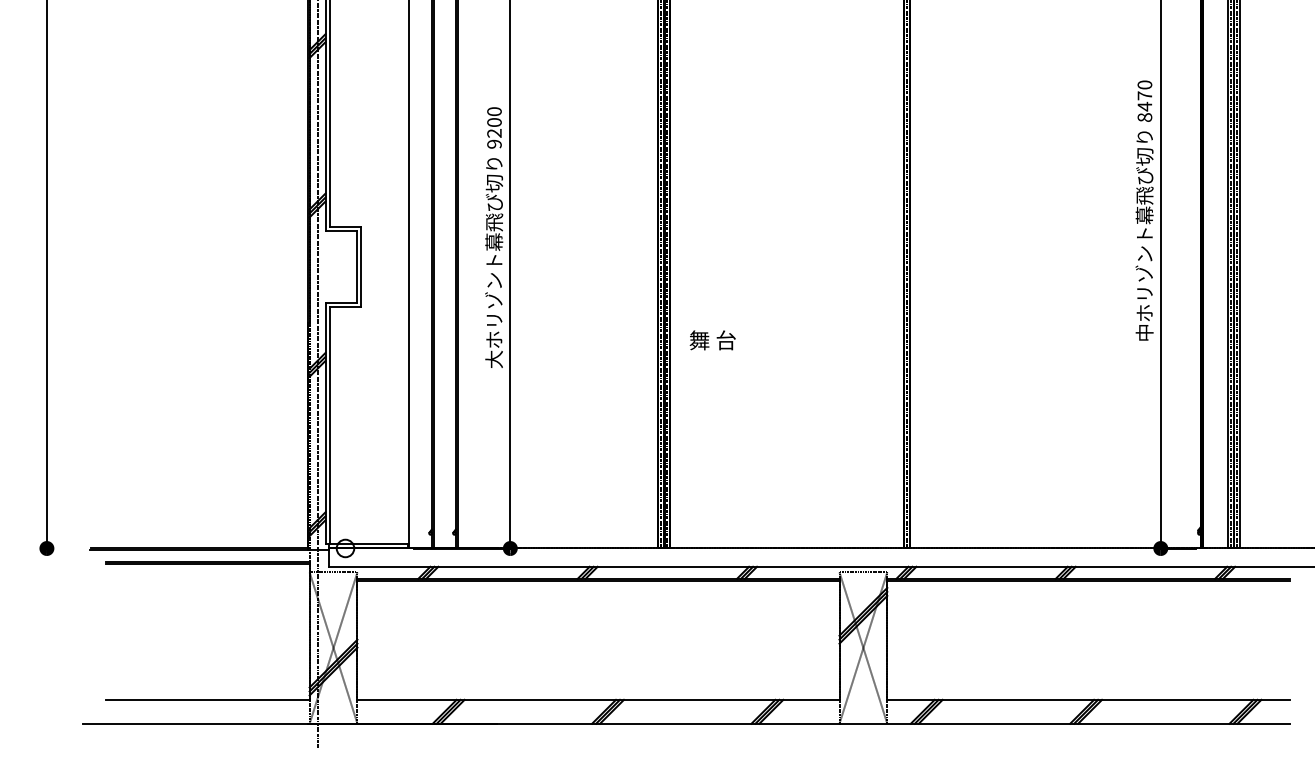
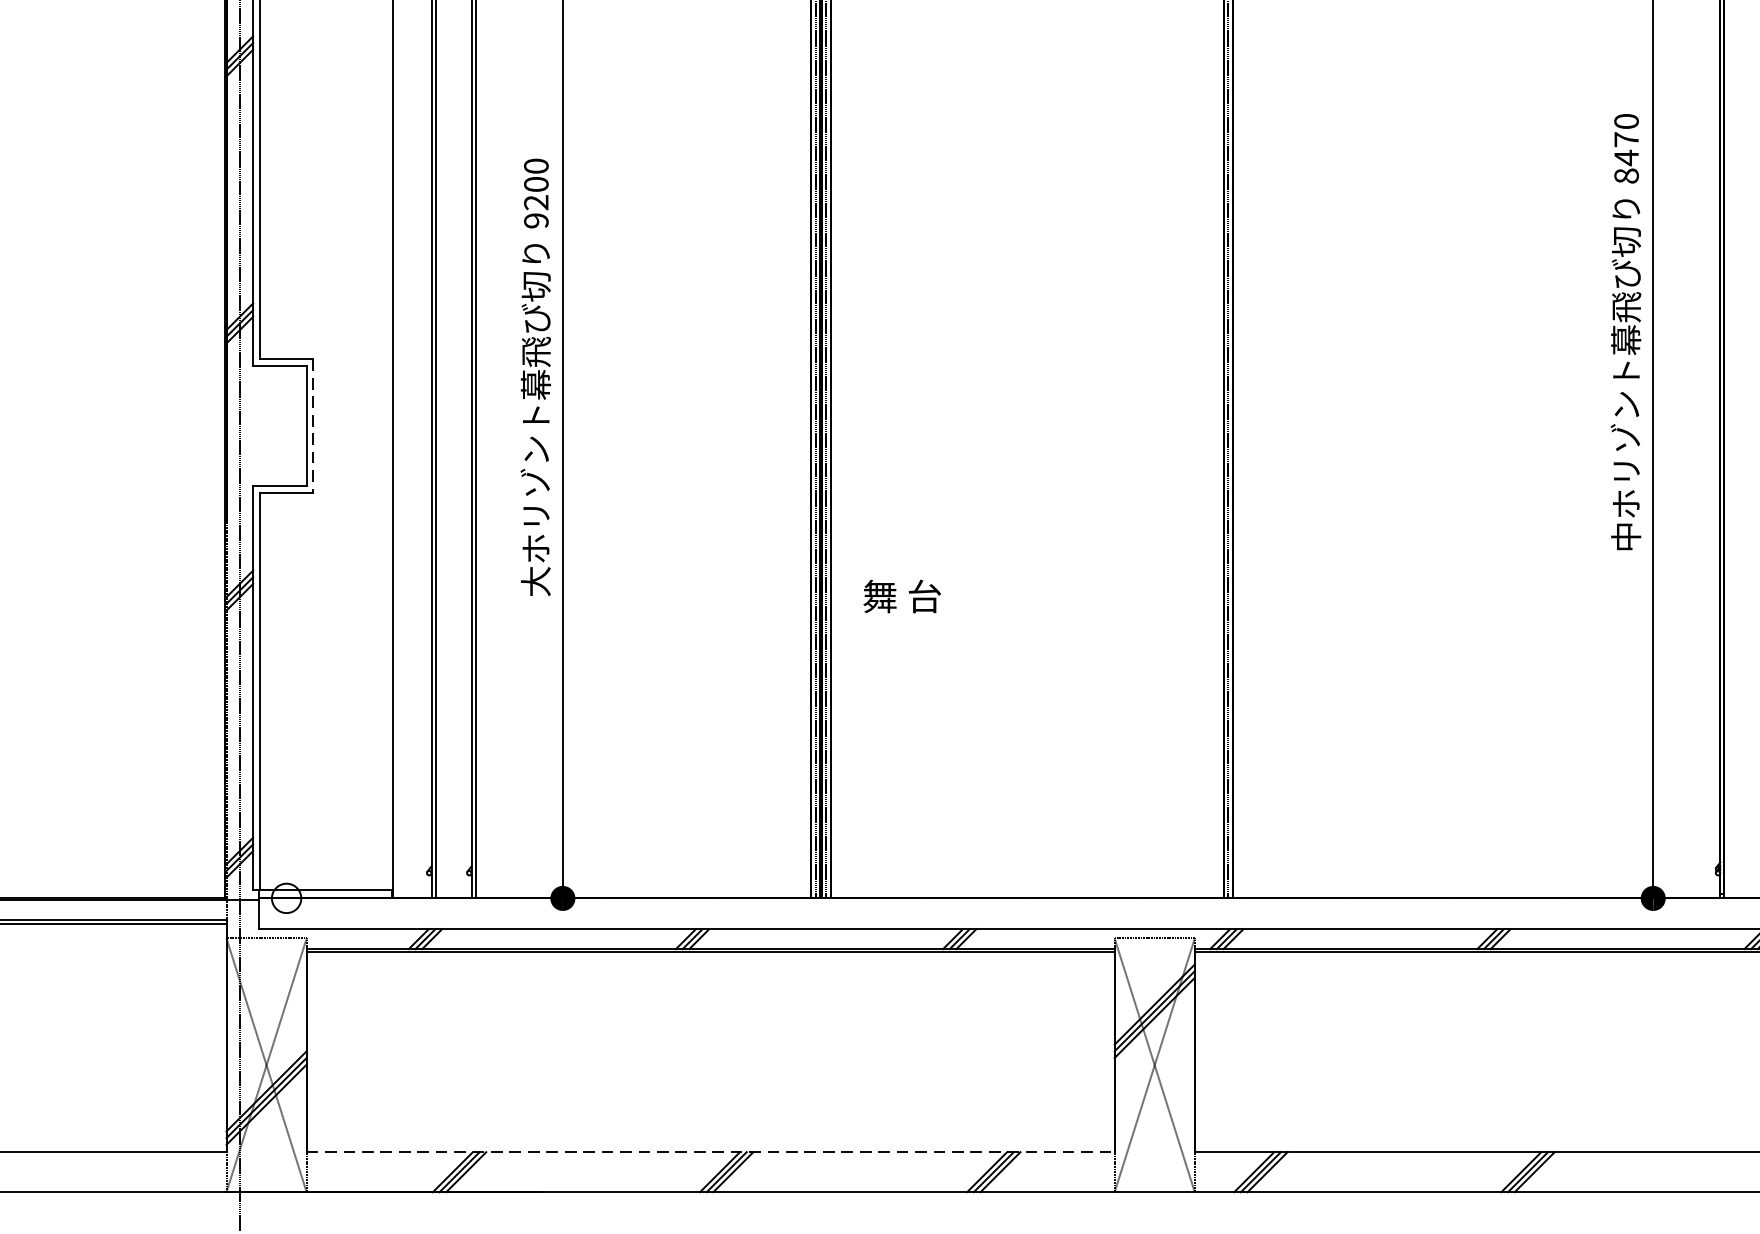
line: (361, 266) -> (313, 425), solid -> dashed
text: (712, 340) -> (901, 596), moved
line: (598, 699) -> (710, 1151), solid -> dashed

